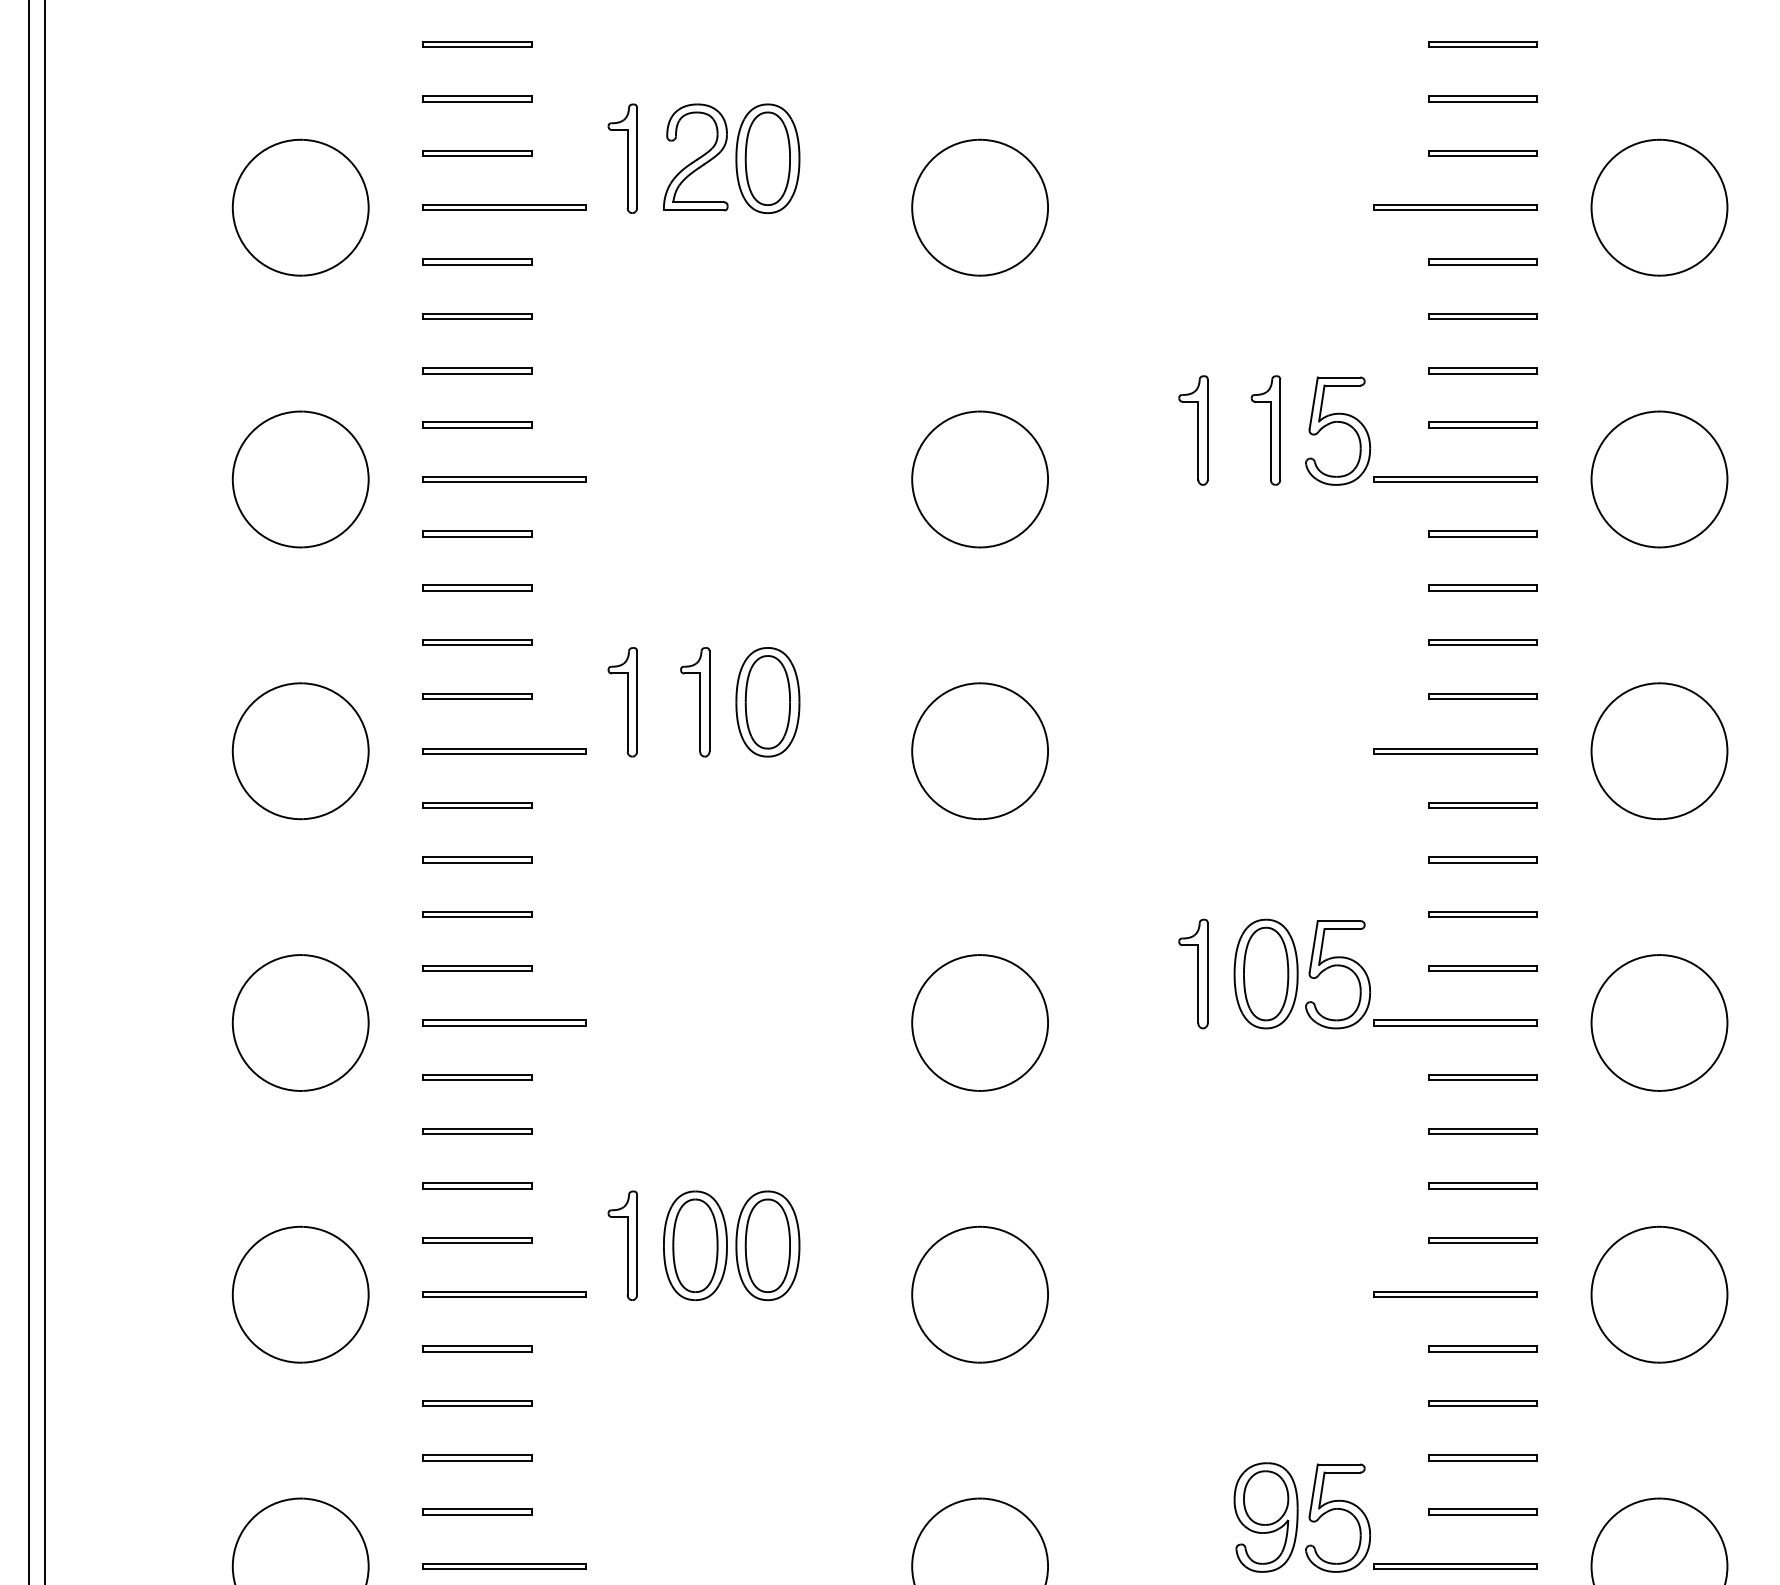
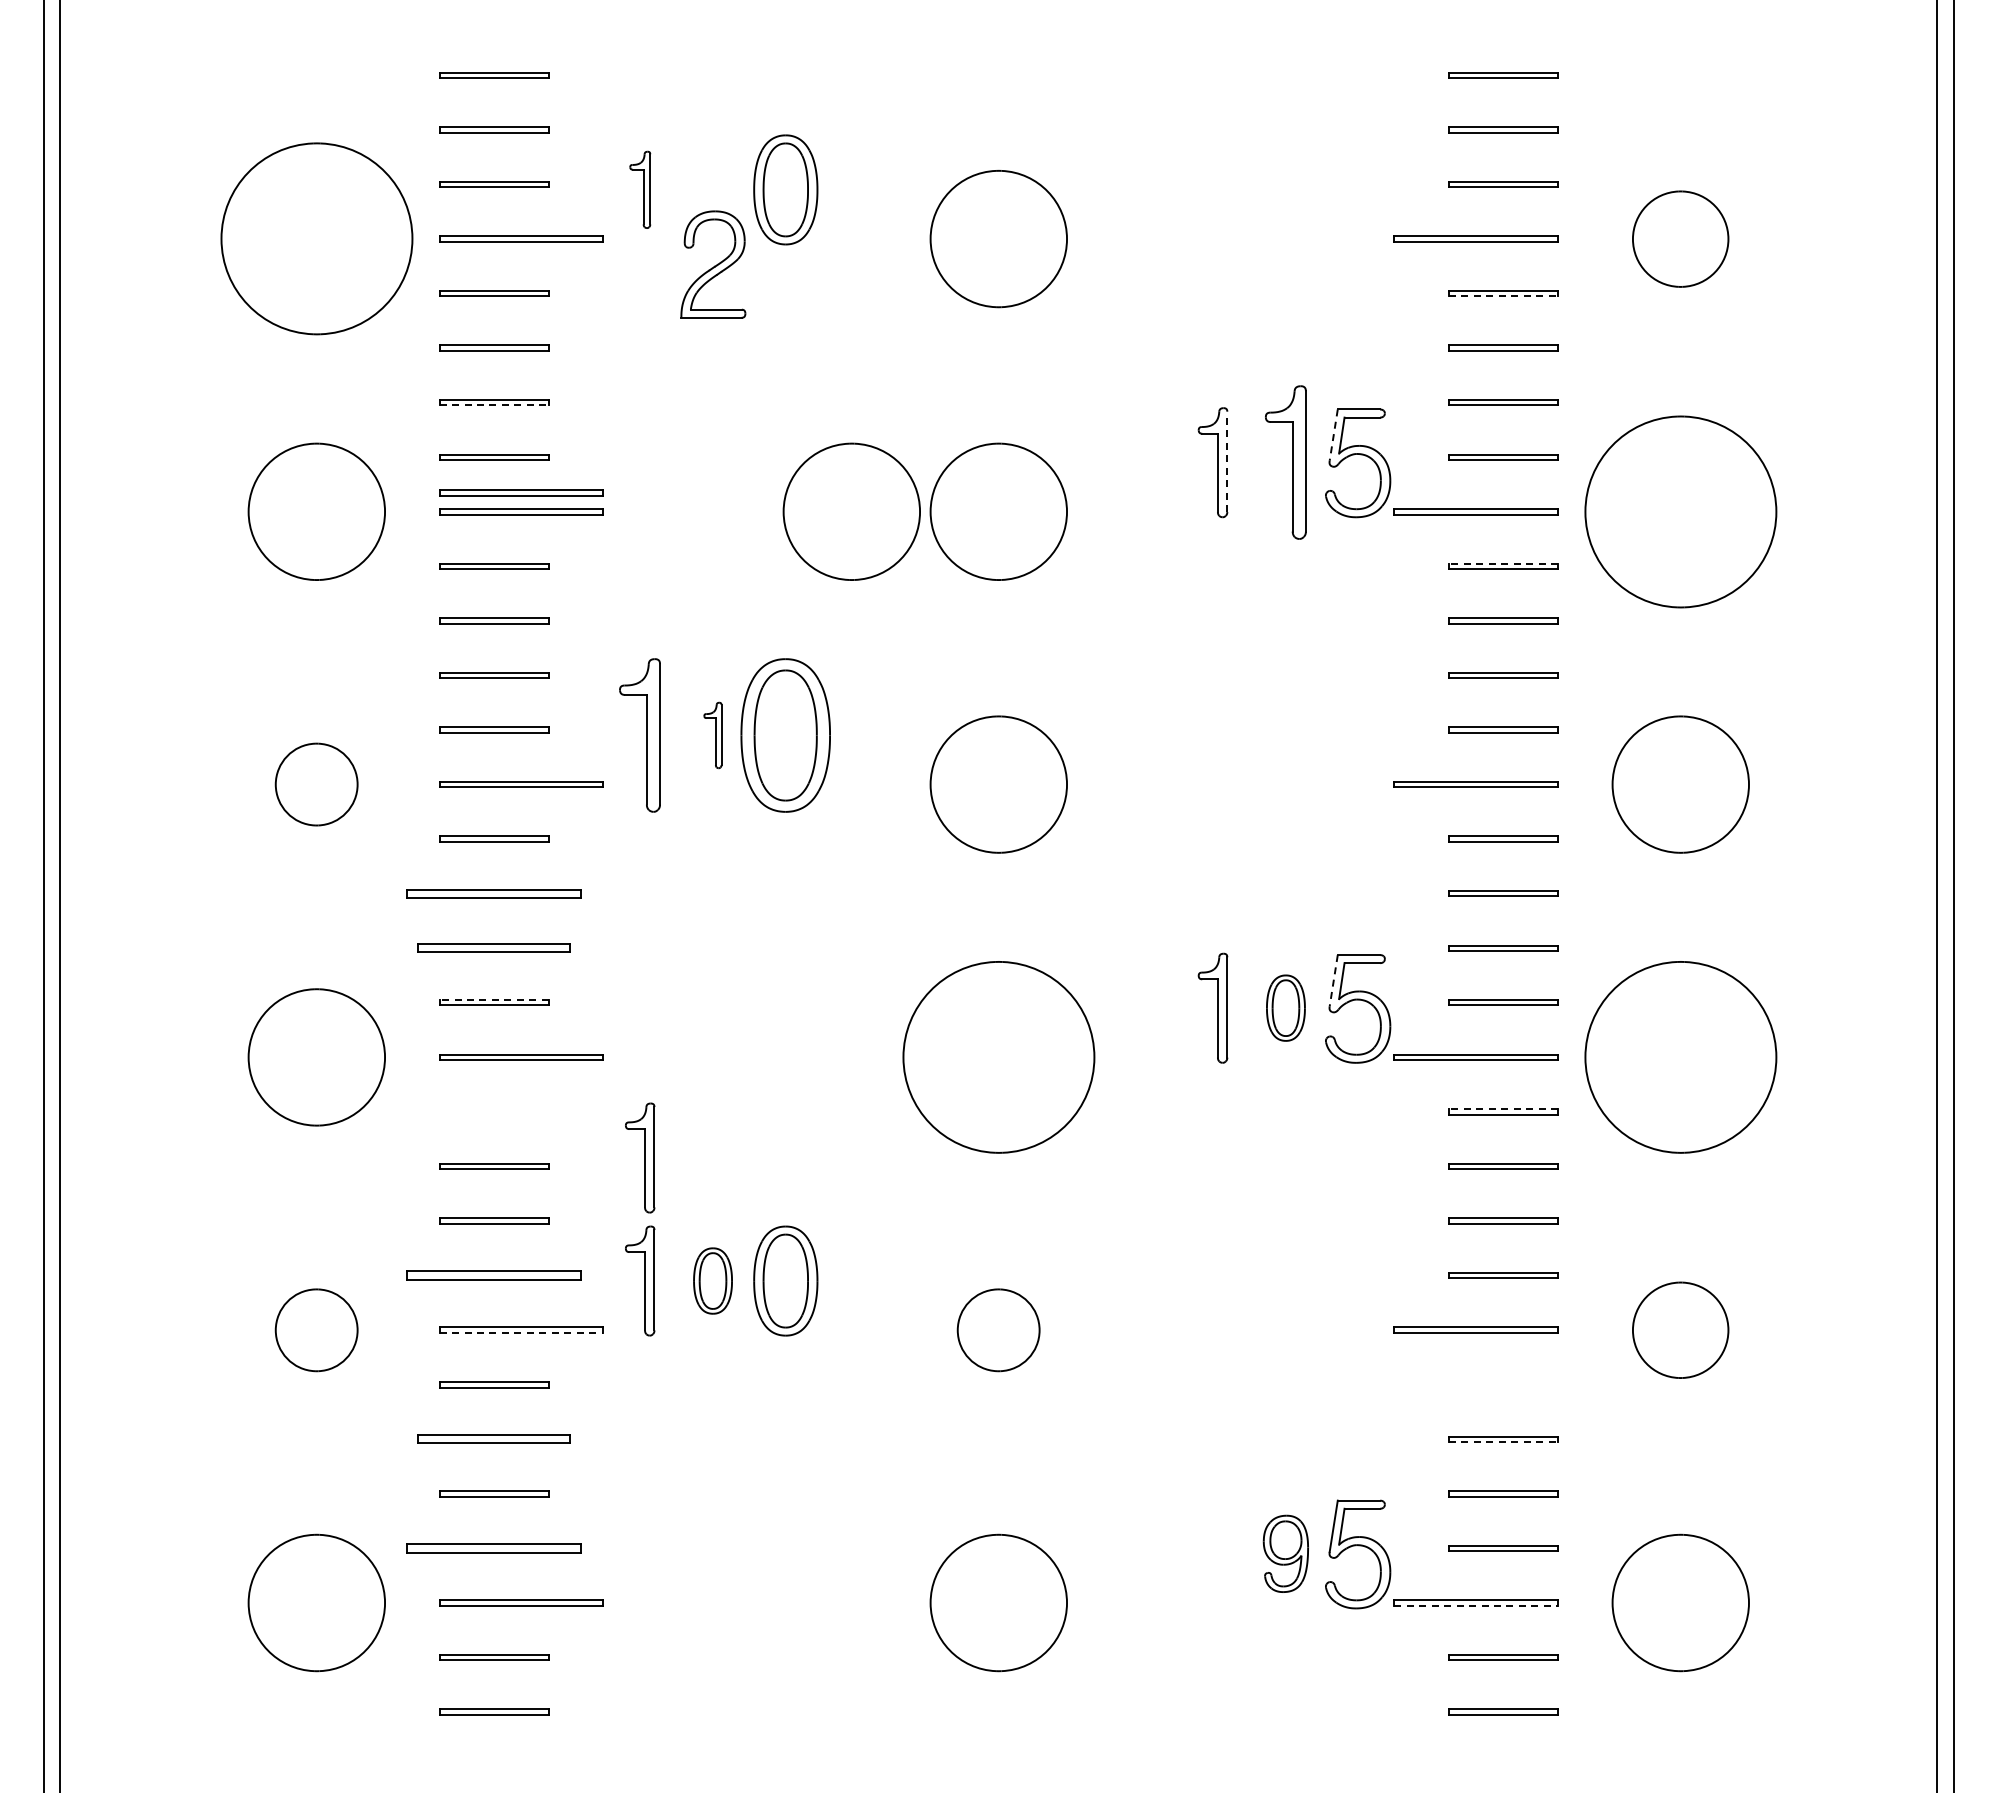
part: (695, 157) -> (713, 264), moved
part: (623, 158) -> (640, 189), size x0.7
part: (300, 208) -> (316, 239), size x1.4
part: (1659, 208) -> (1680, 239), size x0.7
line: (1482, 264) -> (1503, 296), solid -> dashed
line: (477, 373) -> (494, 405), solid -> dashed
line: (1313, 403) -> (1333, 435), solid -> dashed
line: (1207, 429) -> (1227, 461), solid -> dashed
part: (1265, 430) -> (1285, 462), size x1.4
part: (504, 460) -> (521, 492), added
part: (833, 479) -> (851, 511), added
part: (1659, 479) -> (1680, 511), size x1.4
line: (1482, 530) -> (1503, 563), solid -> dashed
part: (623, 702) -> (640, 735), size x1.4
part: (694, 702) -> (712, 735), size x0.6
part: (767, 702) -> (785, 735), size x1.4
part: (300, 751) -> (316, 784), size x0.6
part: (477, 859) -> (494, 893), size x1.6
part: (477, 914) -> (494, 948), size x1.4
line: (1313, 946) -> (1333, 980), solid -> dashed
line: (477, 966) -> (494, 1000), solid -> dashed
part: (1265, 973) -> (1285, 1007), size x0.6
part: (979, 1023) -> (998, 1057), size x1.4
part: (1659, 1023) -> (1680, 1057), size x1.4
line: (1482, 1074) -> (1503, 1109), solid -> dashed
part: (477, 1076) -> (494, 1111), removed
part: (623, 1122) -> (640, 1157), added
part: (477, 1240) -> (494, 1275), size x1.6
part: (694, 1245) -> (712, 1280), size x0.6
part: (300, 1295) -> (316, 1330), size x0.6
part: (979, 1295) -> (998, 1330), size x0.6
part: (1659, 1295) -> (1680, 1330), size x0.7
line: (504, 1297) -> (521, 1332), solid -> dashed
part: (1482, 1348) -> (1503, 1384), removed
part: (477, 1403) -> (494, 1439), size x1.4
line: (1482, 1406) -> (1503, 1442), solid -> dashed
part: (477, 1512) -> (494, 1548), size x1.6
part: (1265, 1517) -> (1285, 1553), size x0.7
line: (1455, 1568) -> (1476, 1605), solid -> dashed

